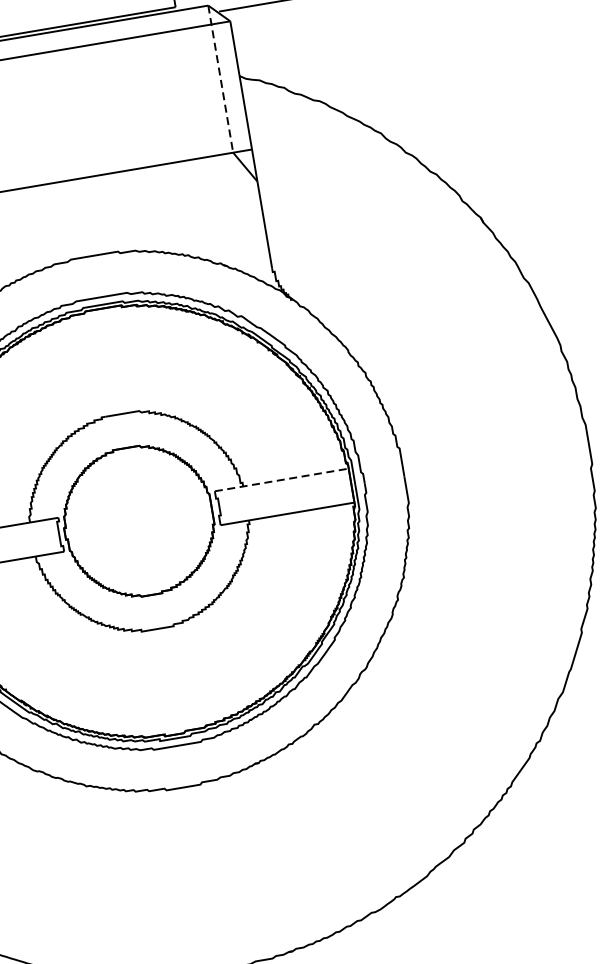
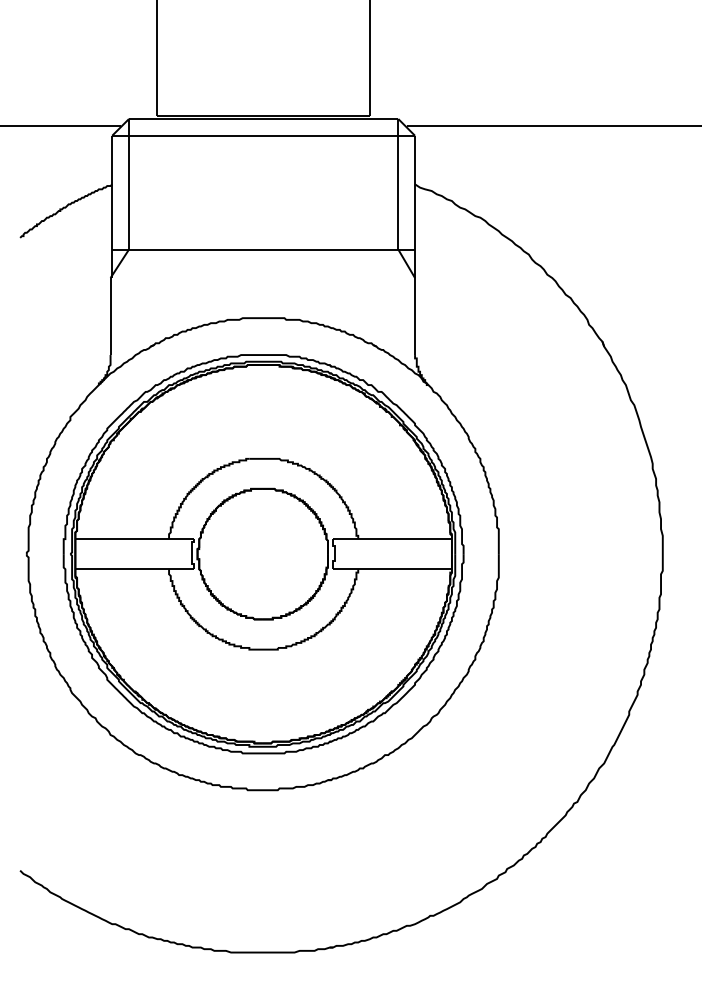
line: (220, 79) -> (398, 184), dashed -> solid
line: (282, 480) -> (393, 539), dashed -> solid

